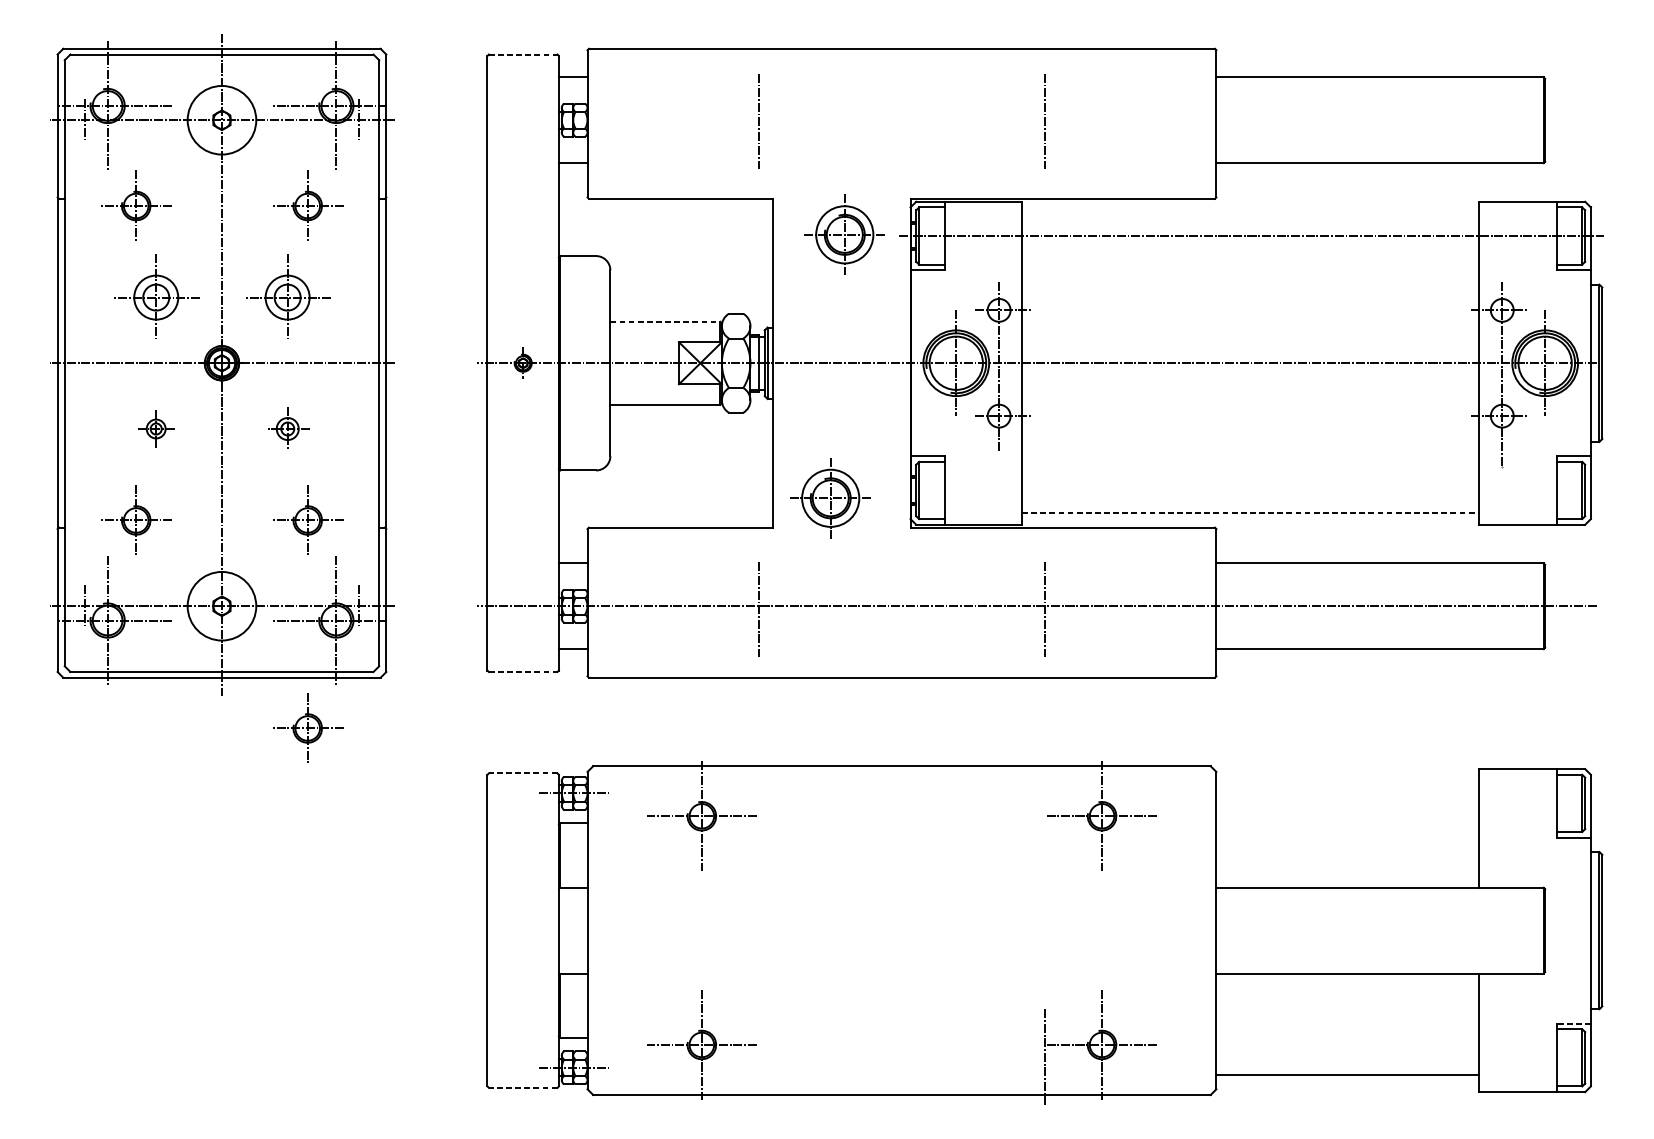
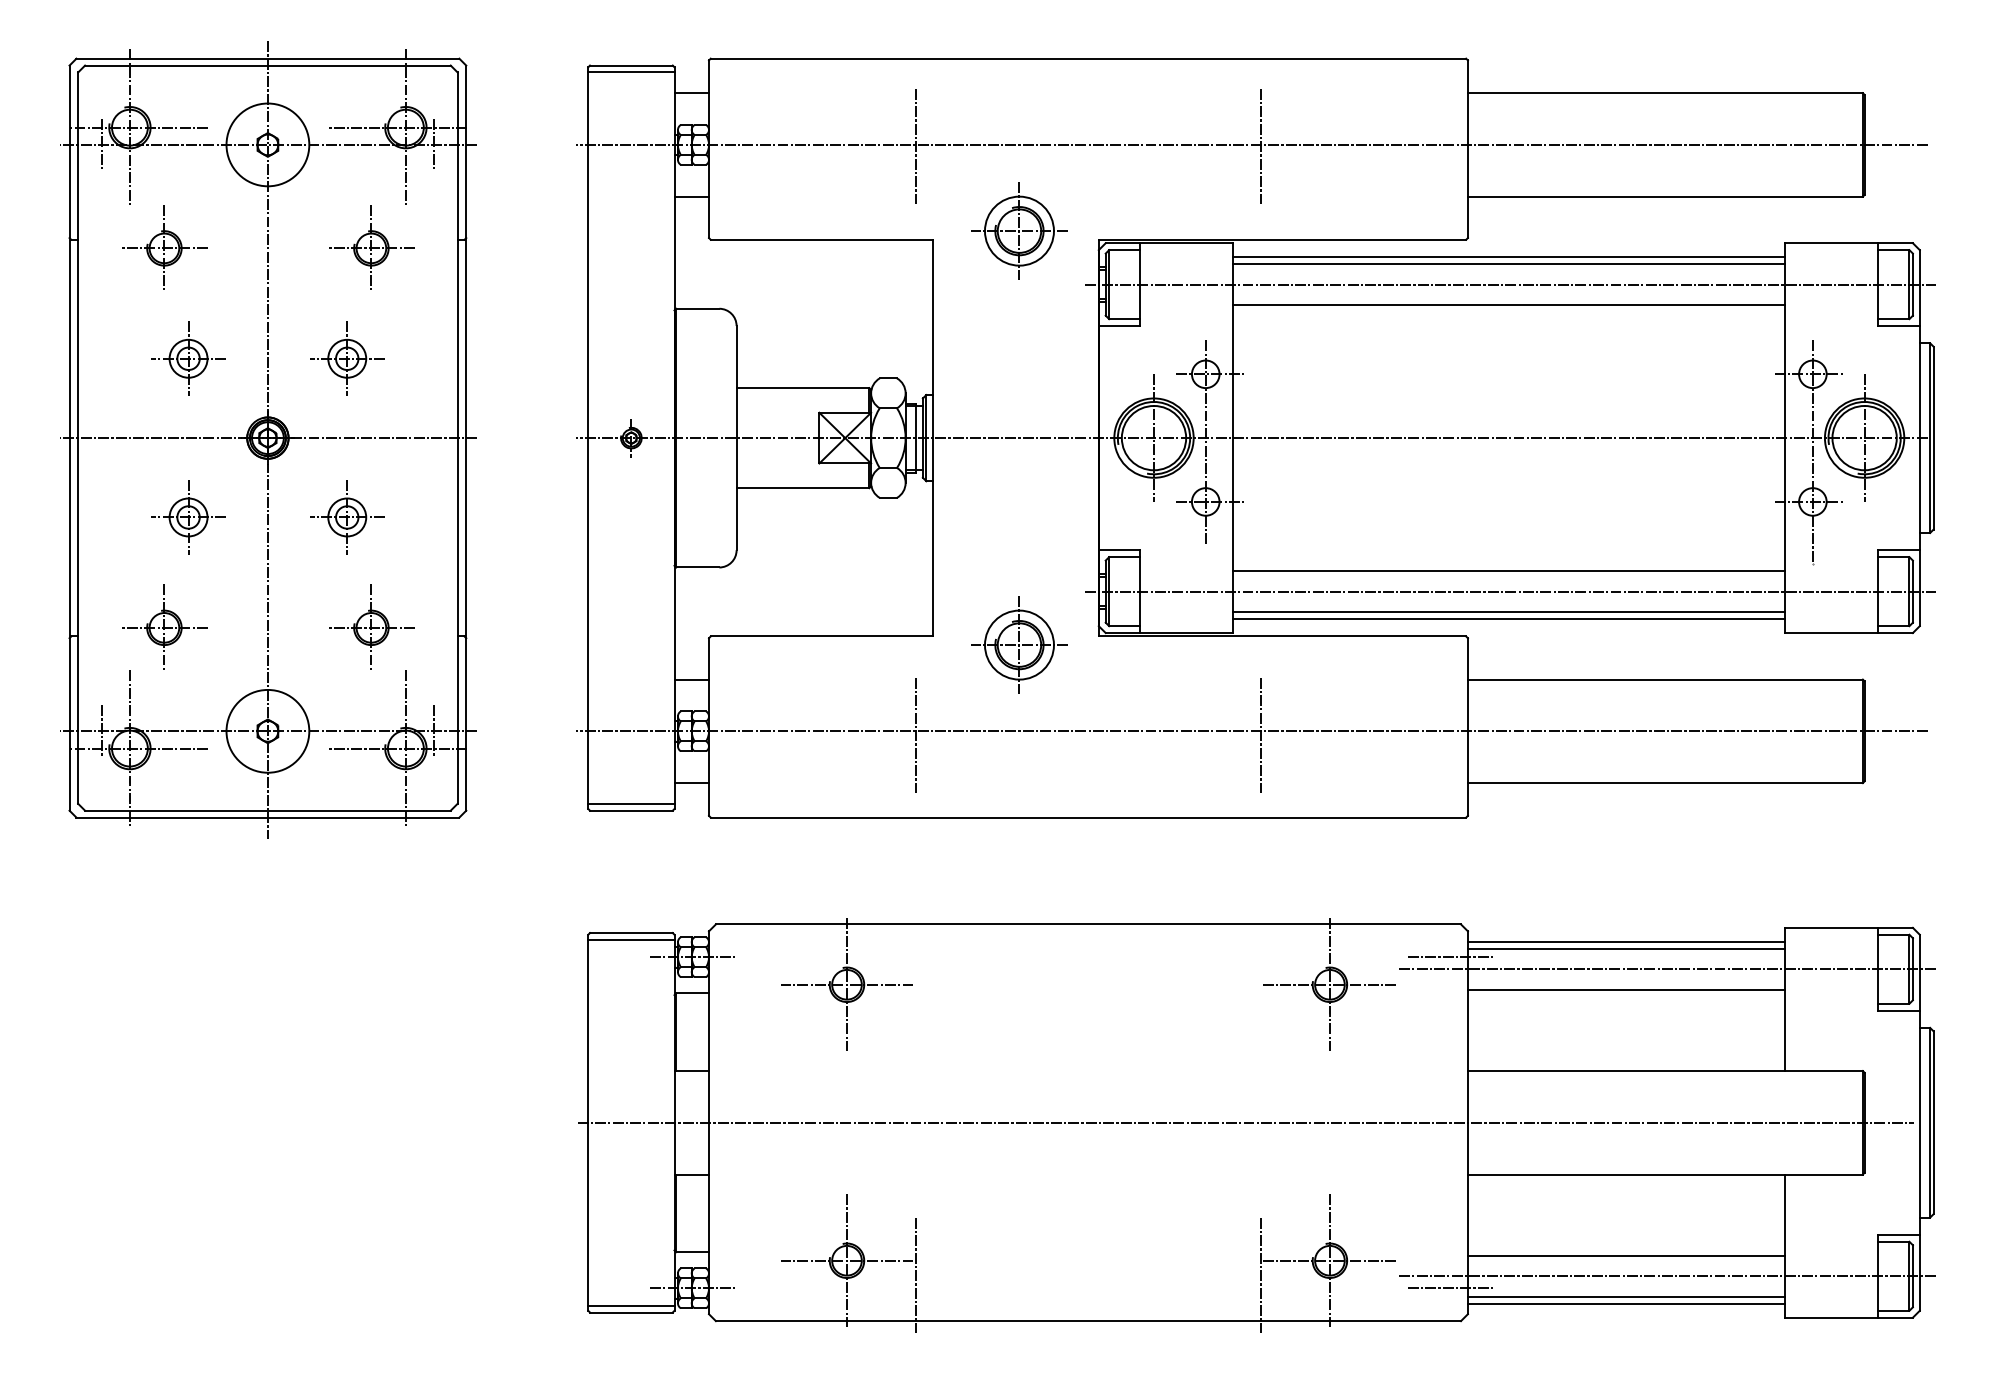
line: (523, 54) -> (631, 65), dashed -> solid
line: (523, 60) -> (631, 72), added
line: (1037, 119) -> (1251, 144), added
line: (1250, 213) -> (1509, 257), added
line: (1250, 218) -> (1509, 263), added
part: (844, 234) -> (1019, 230), moved
line: (1250, 253) -> (1509, 305), added
part: (156, 297) -> (188, 358), size x0.71
part: (287, 297) -> (347, 358), size x0.71
line: (665, 322) -> (803, 388), dashed -> solid
part: (156, 429) -> (188, 517), size x1.67
part: (287, 429) -> (347, 517), size x1.43
line: (1250, 472) -> (1509, 570), added
line: (1251, 490) -> (1510, 591), added
part: (830, 497) -> (1019, 644), moved
line: (1250, 507) -> (1509, 612), added
line: (1250, 513) -> (1509, 619), dashed -> solid
line: (523, 666) -> (631, 803), added
line: (523, 671) -> (631, 810), dashed -> solid
part: (307, 727) -> (371, 877), removed
line: (522, 773) -> (630, 933), dashed -> solid
line: (523, 778) -> (631, 939), added
line: (1347, 780) -> (1626, 941), added
line: (1347, 786) -> (1626, 948), added
line: (1201, 793) -> (1449, 957), added
line: (1381, 803) -> (1667, 969), added
line: (1347, 820) -> (1626, 989), added
line: (1032, 930) -> (1245, 1122), added
line: (1574, 1023) -> (1899, 1234), dashed -> solid
line: (1347, 1040) -> (1626, 1255), added
line: (758, 1056) -> (915, 1274), added
line: (1381, 1058) -> (1667, 1276), added
line: (1201, 1067) -> (1449, 1288), added
line: (1347, 1080) -> (1626, 1303), added
line: (523, 1082) -> (631, 1305), added
line: (522, 1087) -> (630, 1312), dashed -> solid

